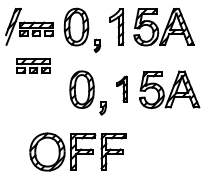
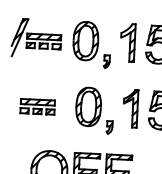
part: (33, 65) -> (37, 106), moved
part: (121, 88) -> (129, 107), size x1.43

